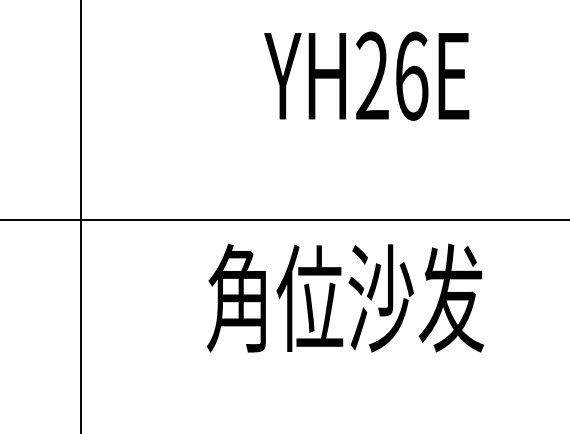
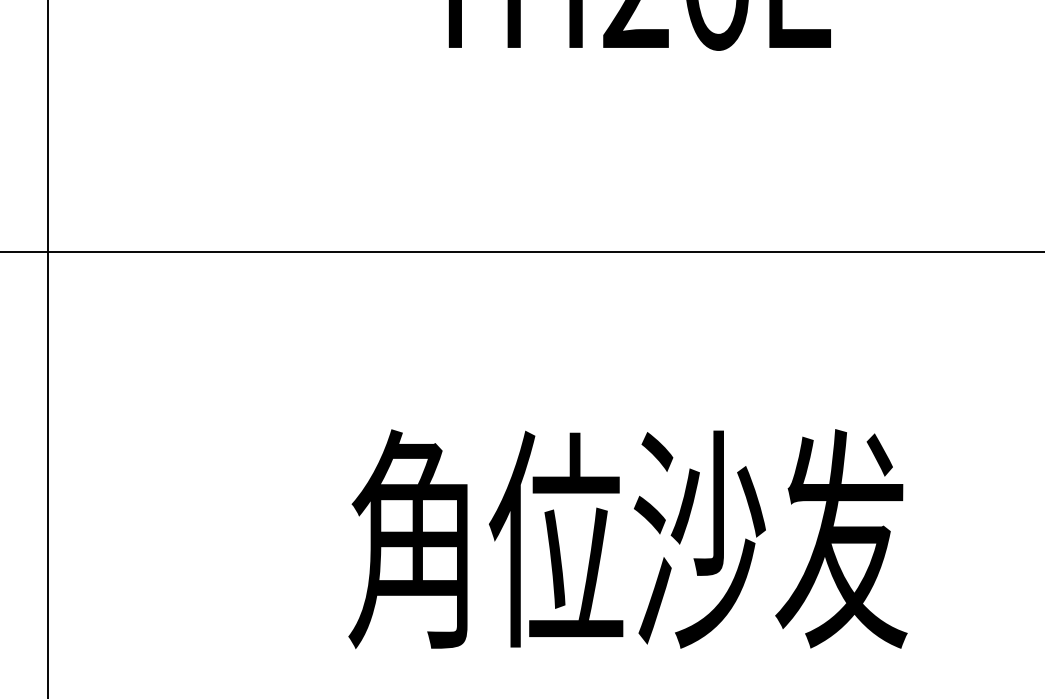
text: (344, 297) -> (625, 537), moved

